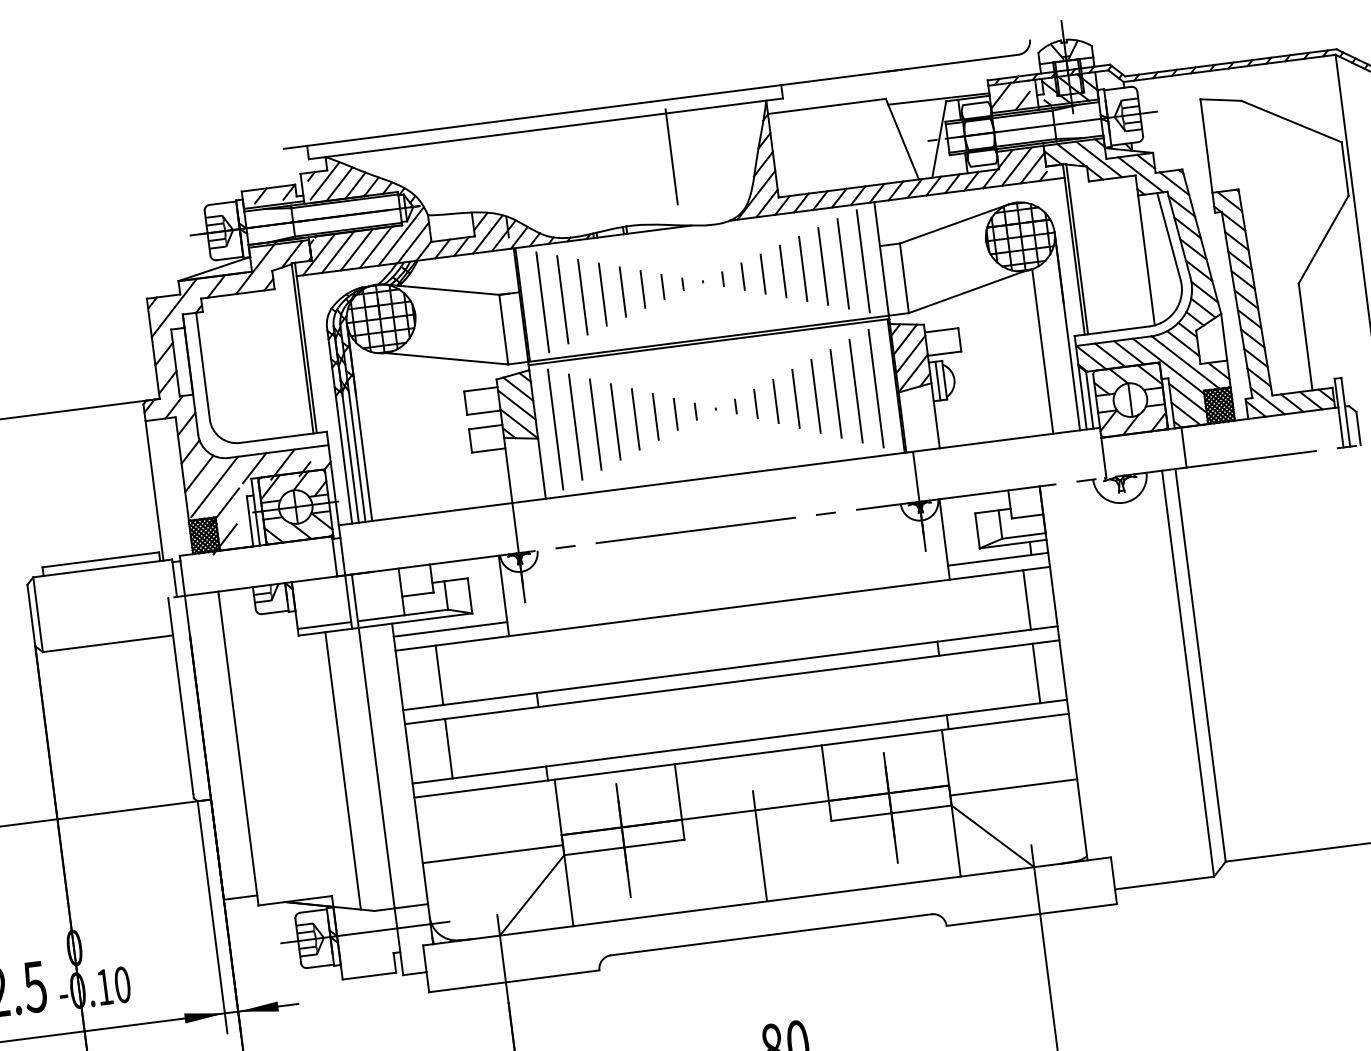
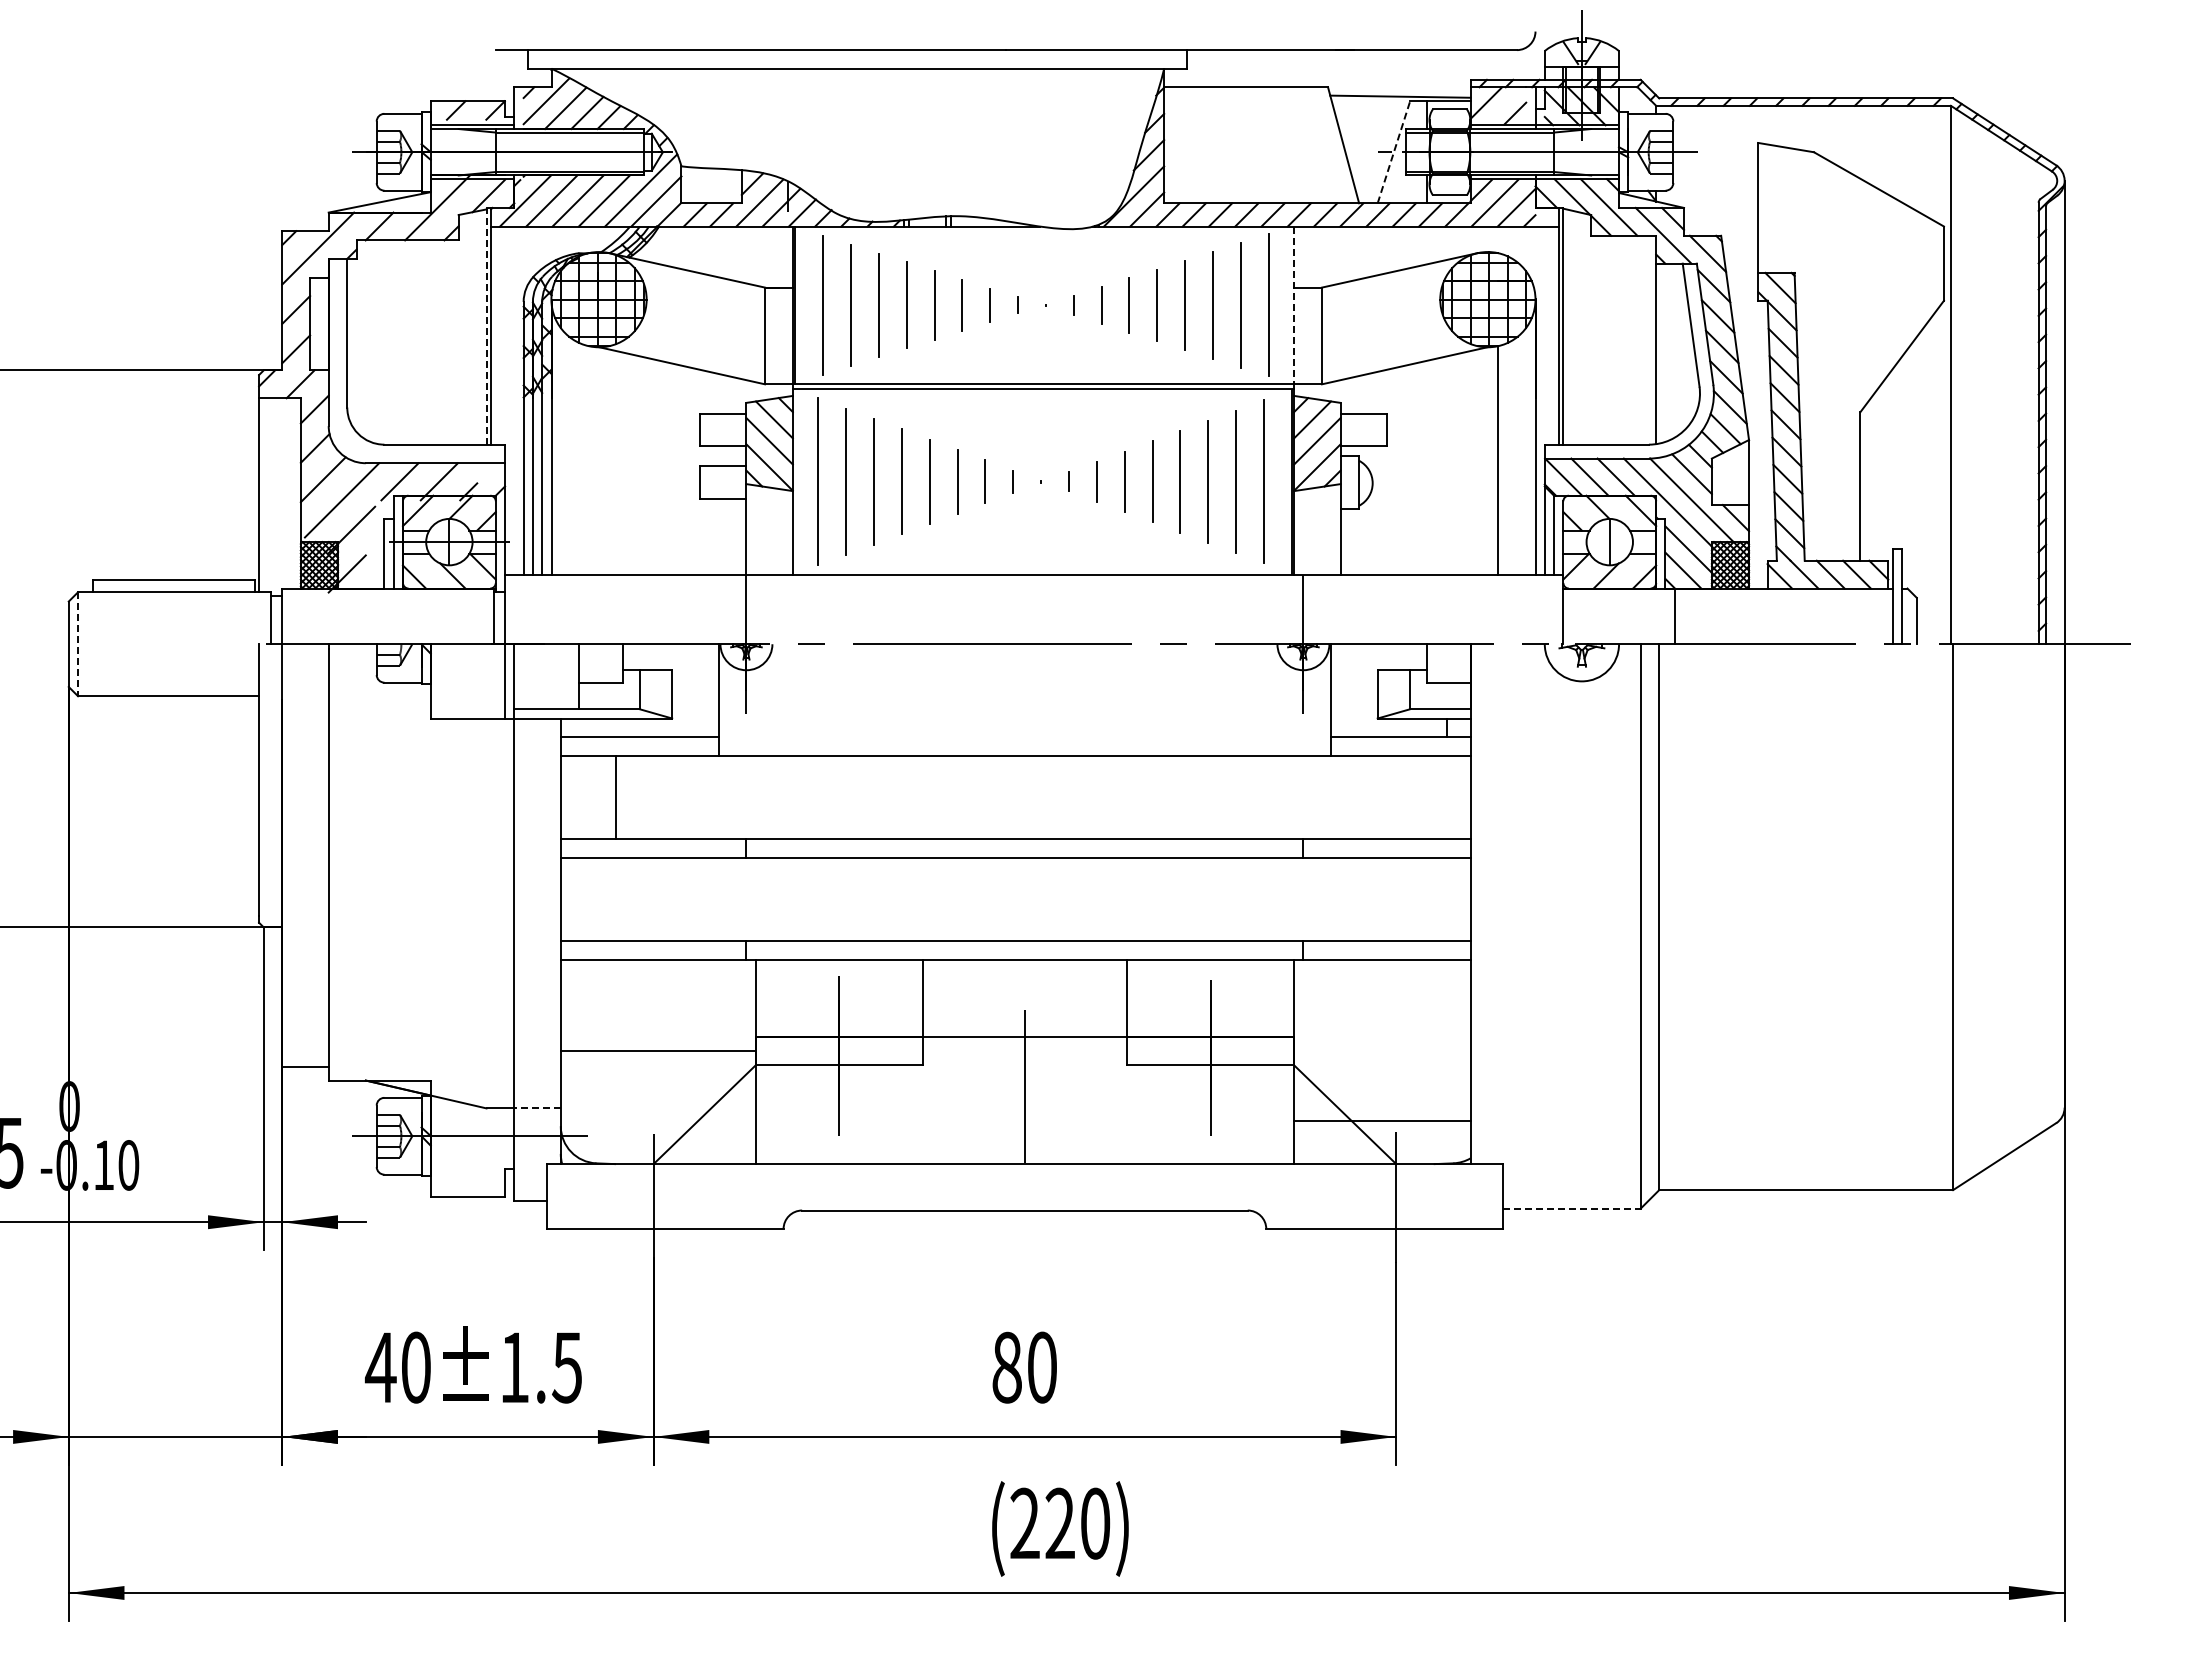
line: (938, 139) -> (1393, 152), solid -> dashed
line: (671, 156) -> (1024, 128), removed
line: (882, 261) -> (1294, 308), solid -> dashed
line: (302, 347) -> (486, 325), solid -> dashed
line: (937, 381) -> (1349, 482), removed
line: (1027, 600) -> (1433, 797), removed
line: (38, 614) -> (78, 644), solid -> dashed
line: (324, 625) -> (467, 709), removed
line: (1036, 673) -> (1433, 899), removed
line: (448, 748) -> (616, 899), removed
line: (342, 771) -> (467, 911), removed
line: (1013, 787) -> (1382, 1121), moved
line: (1164, 882) -> (1571, 1208), solid -> dashed
line: (411, 906) -> (537, 1108), solid -> dashed

